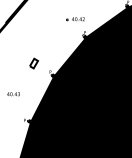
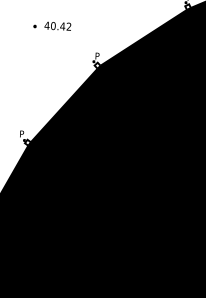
part: (75, 19) -> (51, 26), moved

